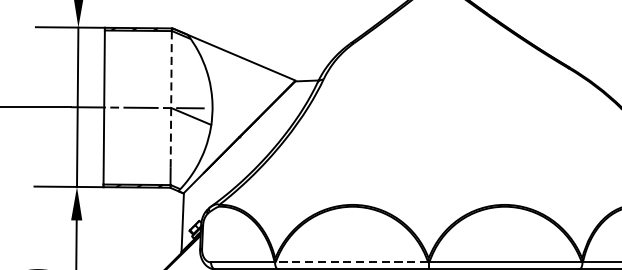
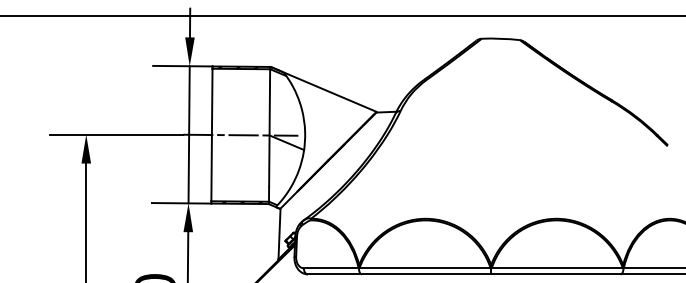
line: (171, 98) -> (269, 127), dashed -> solid
line: (352, 262) -> (425, 268), dashed -> solid

